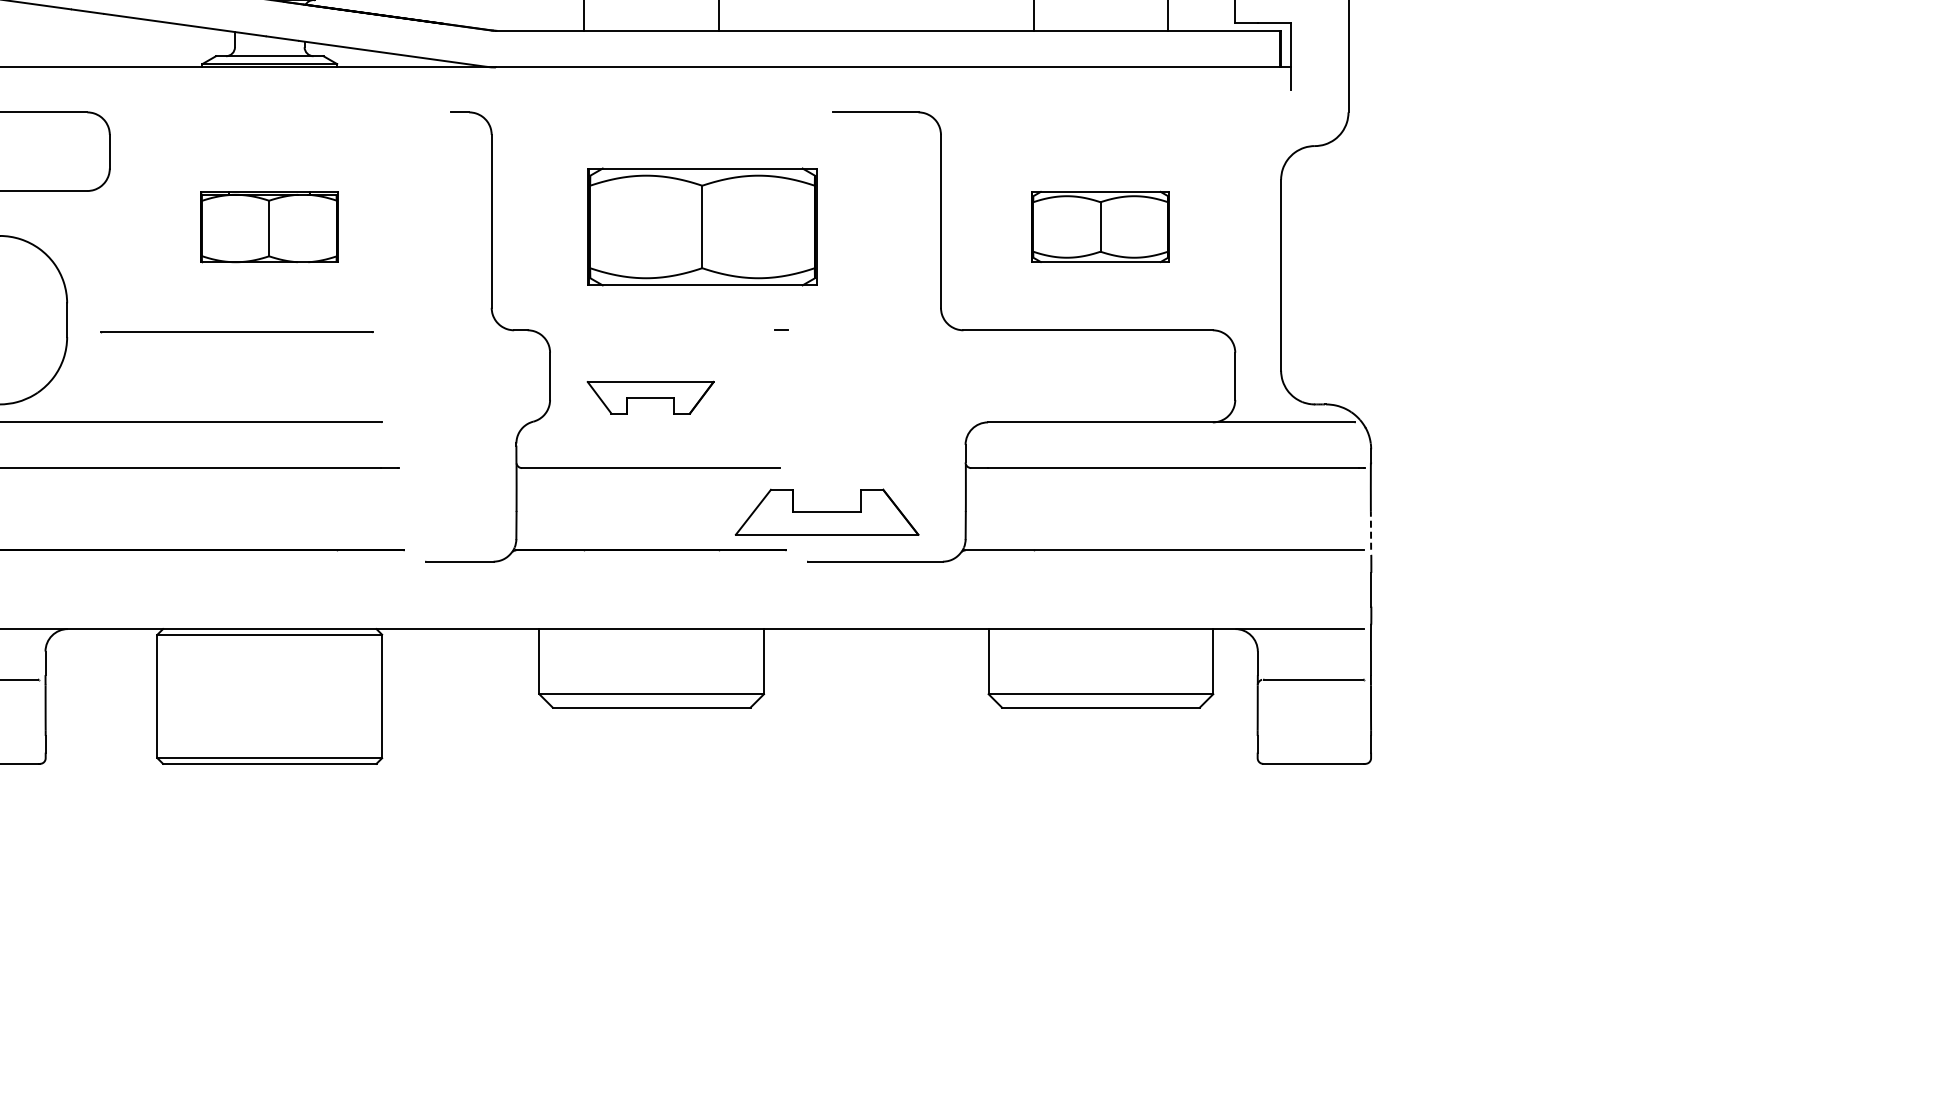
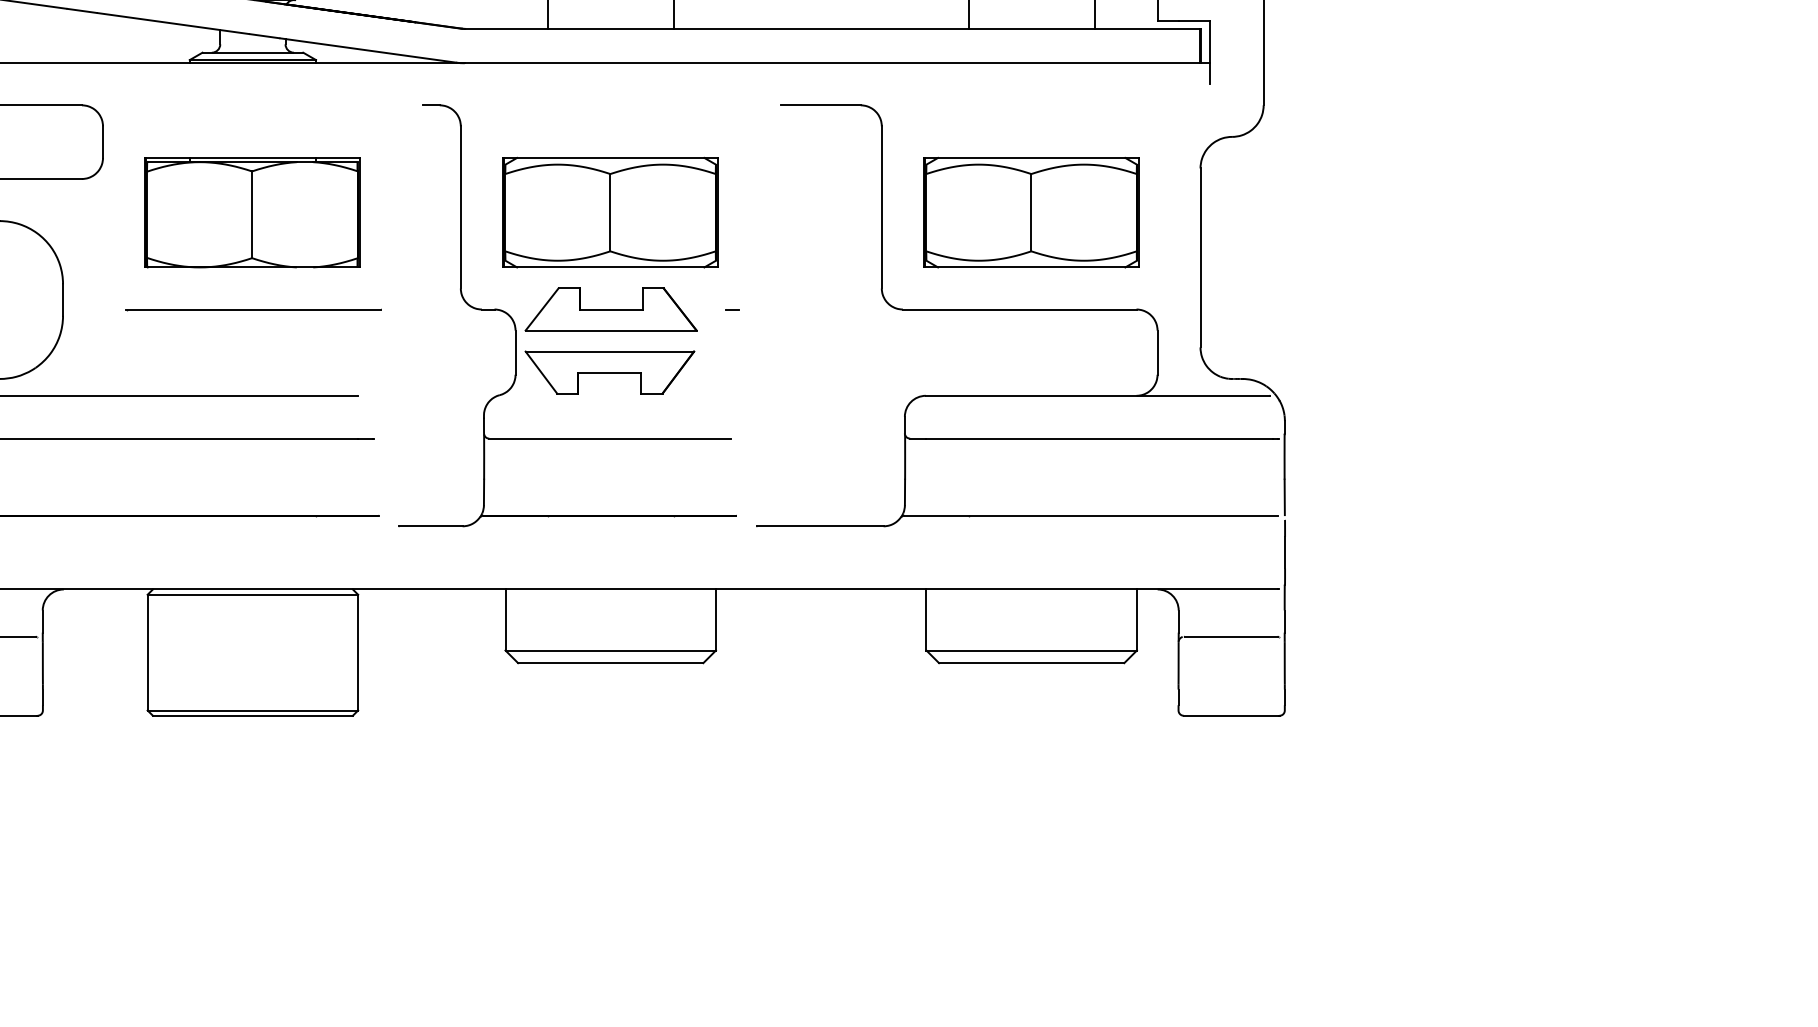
part: (702, 226) -> (610, 212), moved
part: (1100, 226) -> (1031, 212), size x1.67
part: (269, 227) -> (252, 213), size x1.67
line: (236, 332) -> (253, 309), moved
part: (650, 397) -> (609, 372), size x1.43
part: (826, 511) -> (610, 308), moved
line: (1371, 530) -> (1285, 497), dashed -> solid

